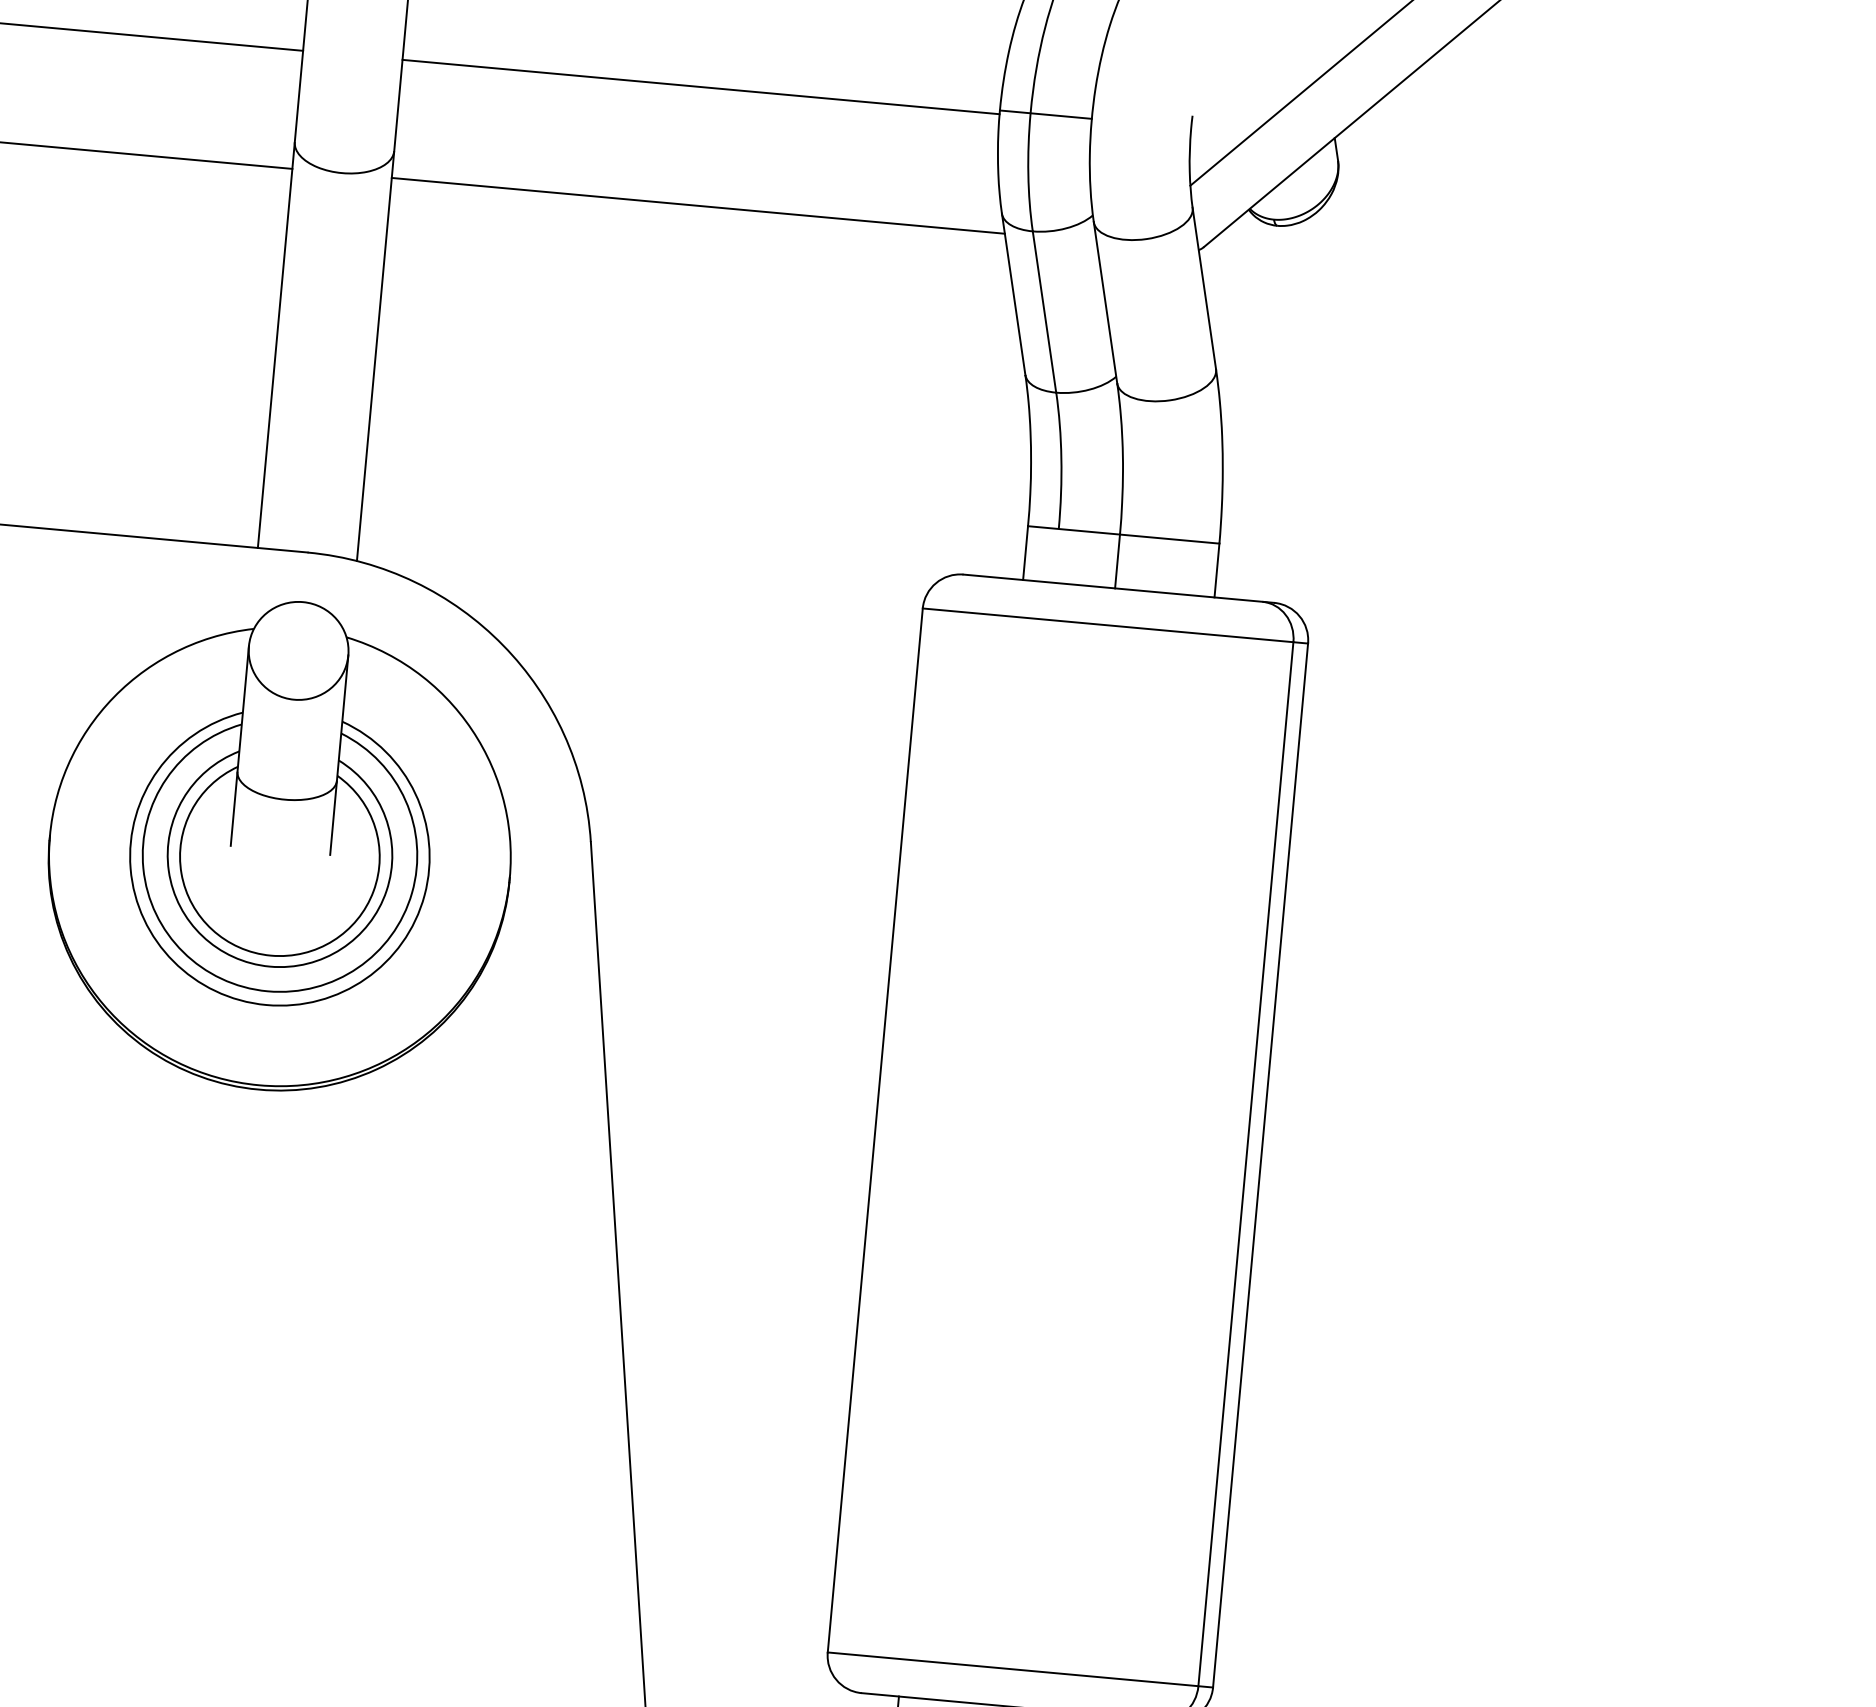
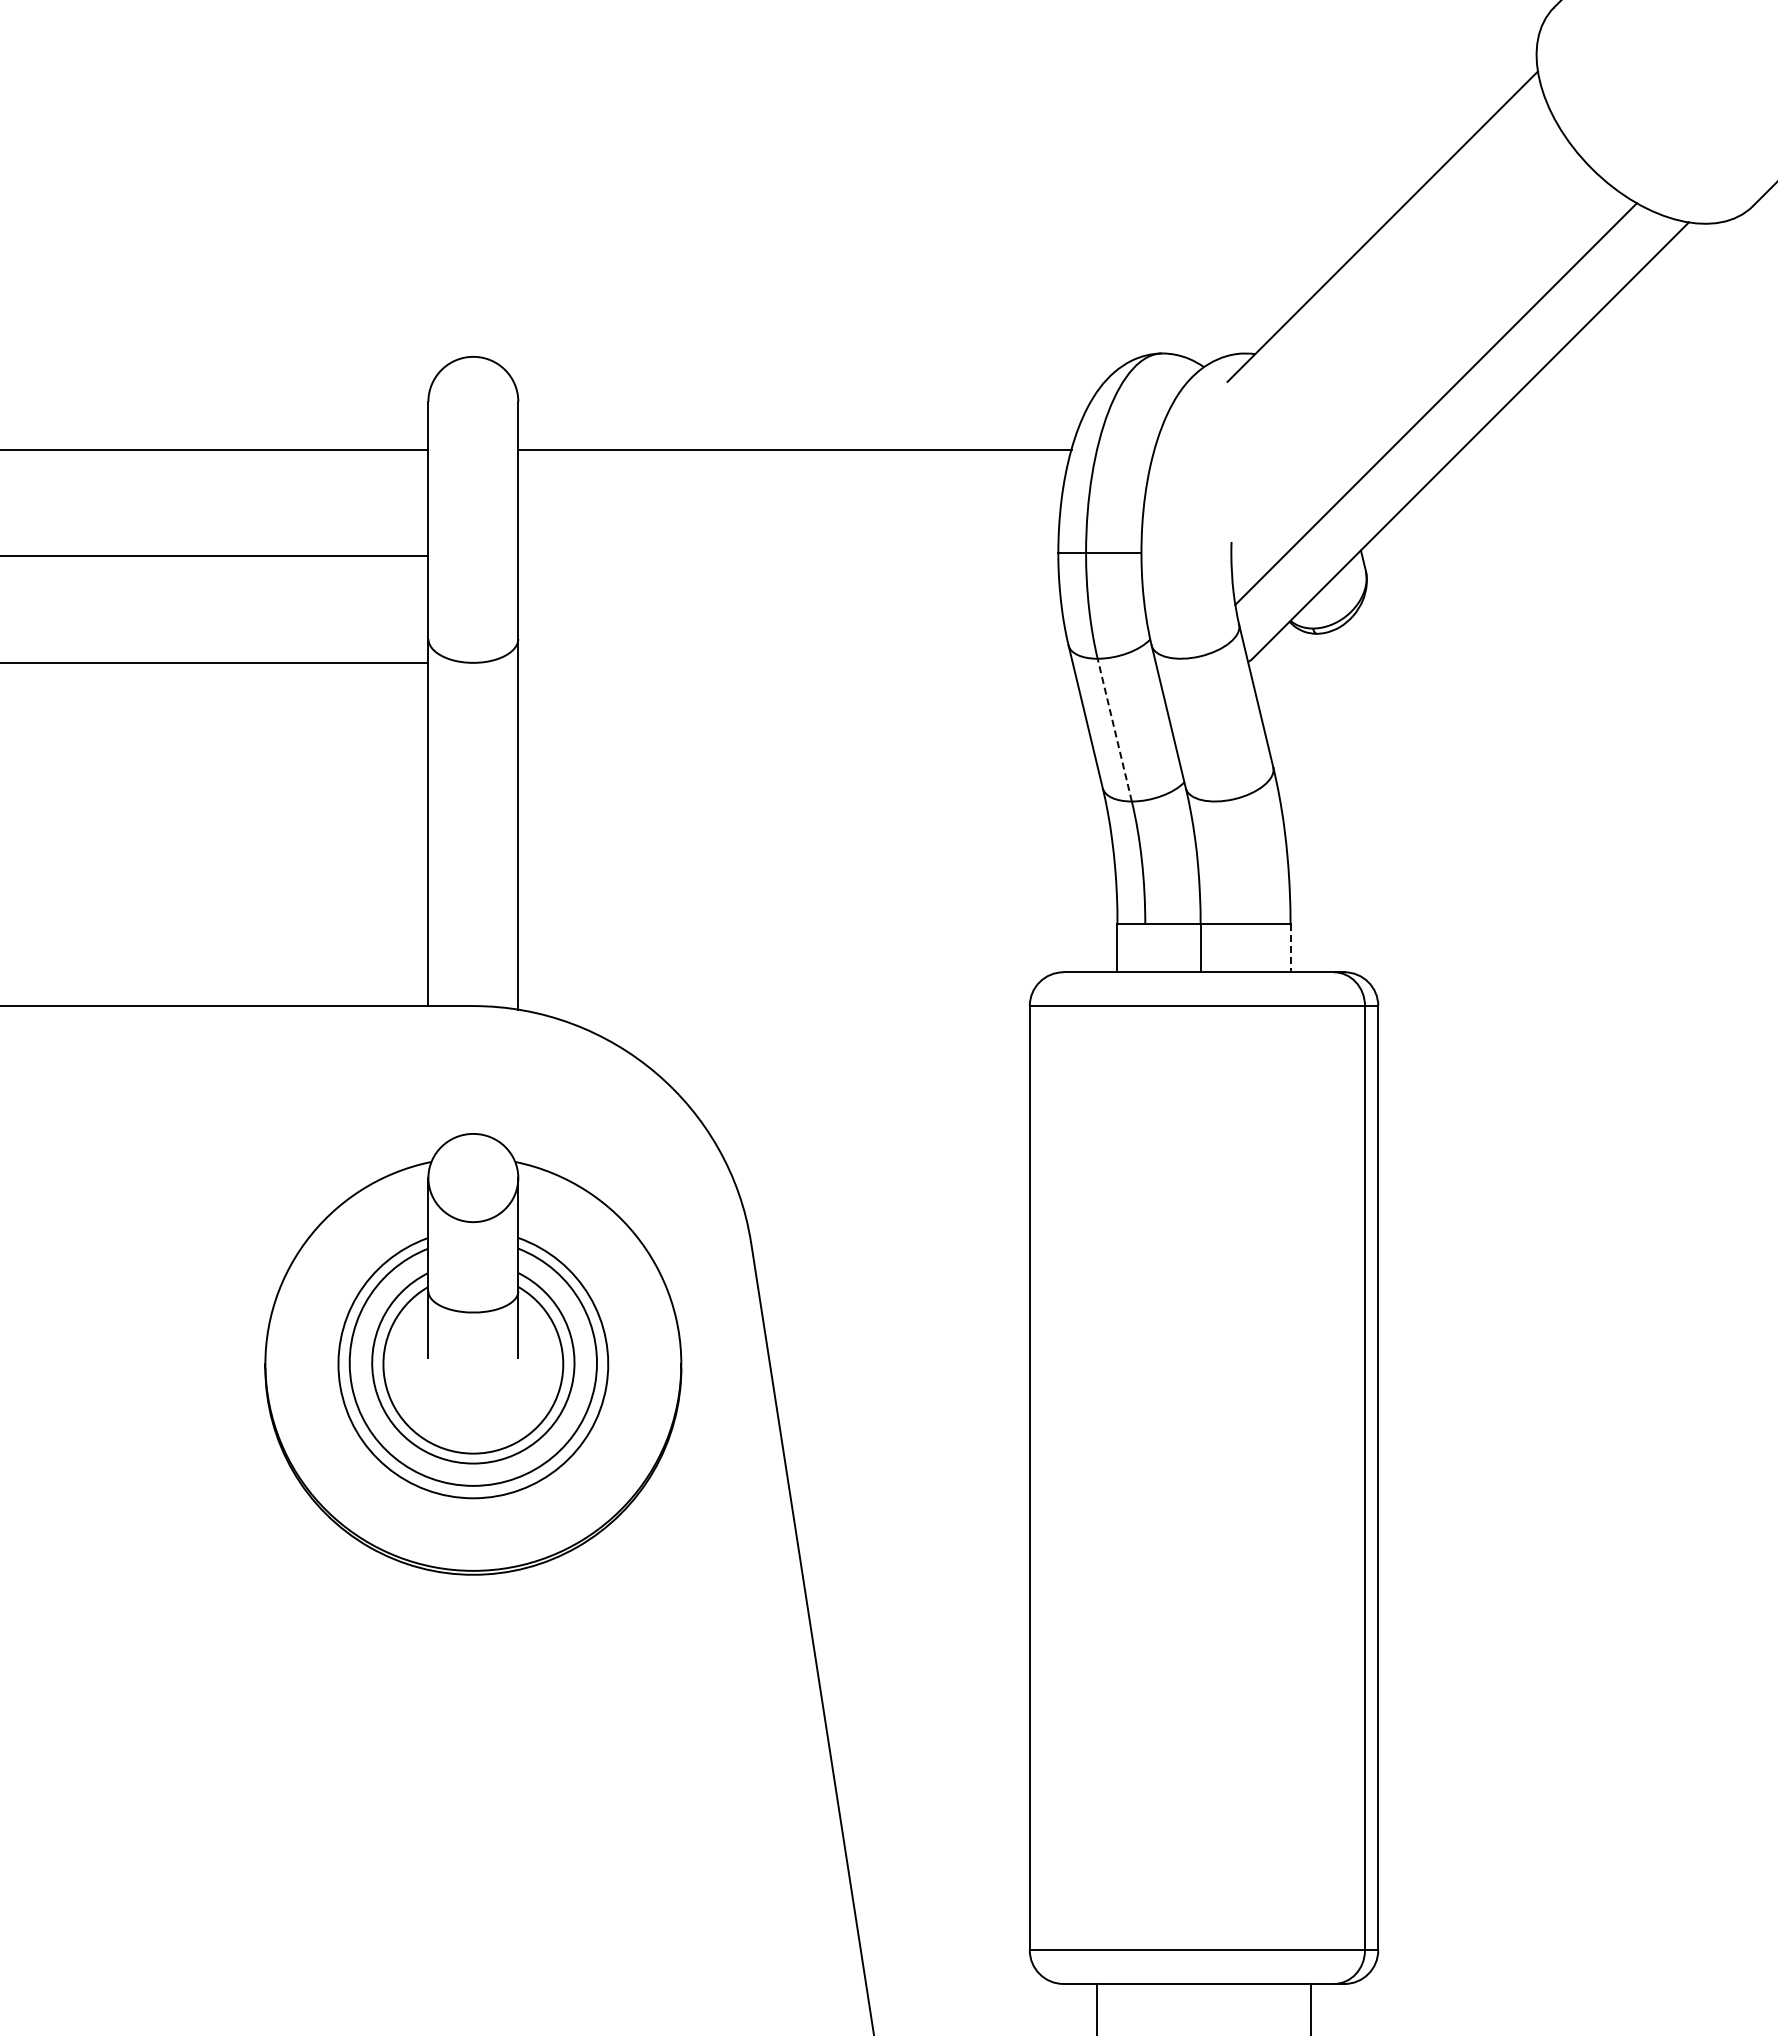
line: (701, 87) -> (788, 556), removed
line: (698, 206) -> (795, 663), removed
line: (1044, 311) -> (1114, 729), solid -> dashed
line: (1216, 571) -> (1290, 948), solid -> dashed
part: (281, 846) -> (473, 1354), moved

